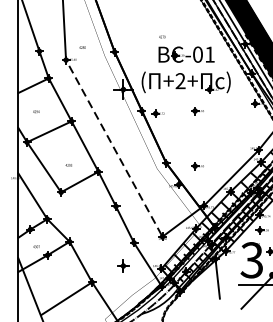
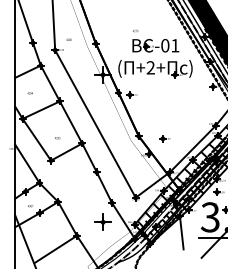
part: (196, 110) -> (164, 92), removed
line: (114, 149) -> (95, 124), dashed -> solid
part: (122, 265) -> (102, 221), size x1.67

